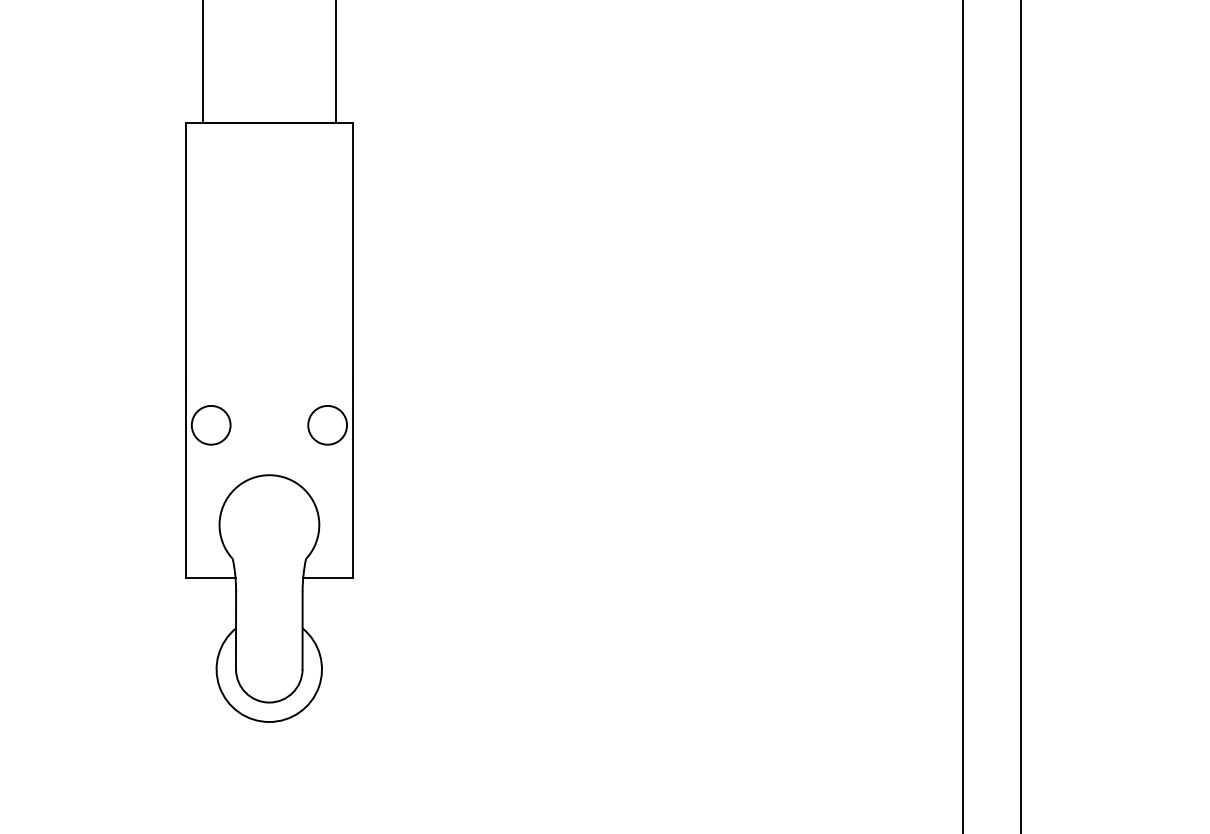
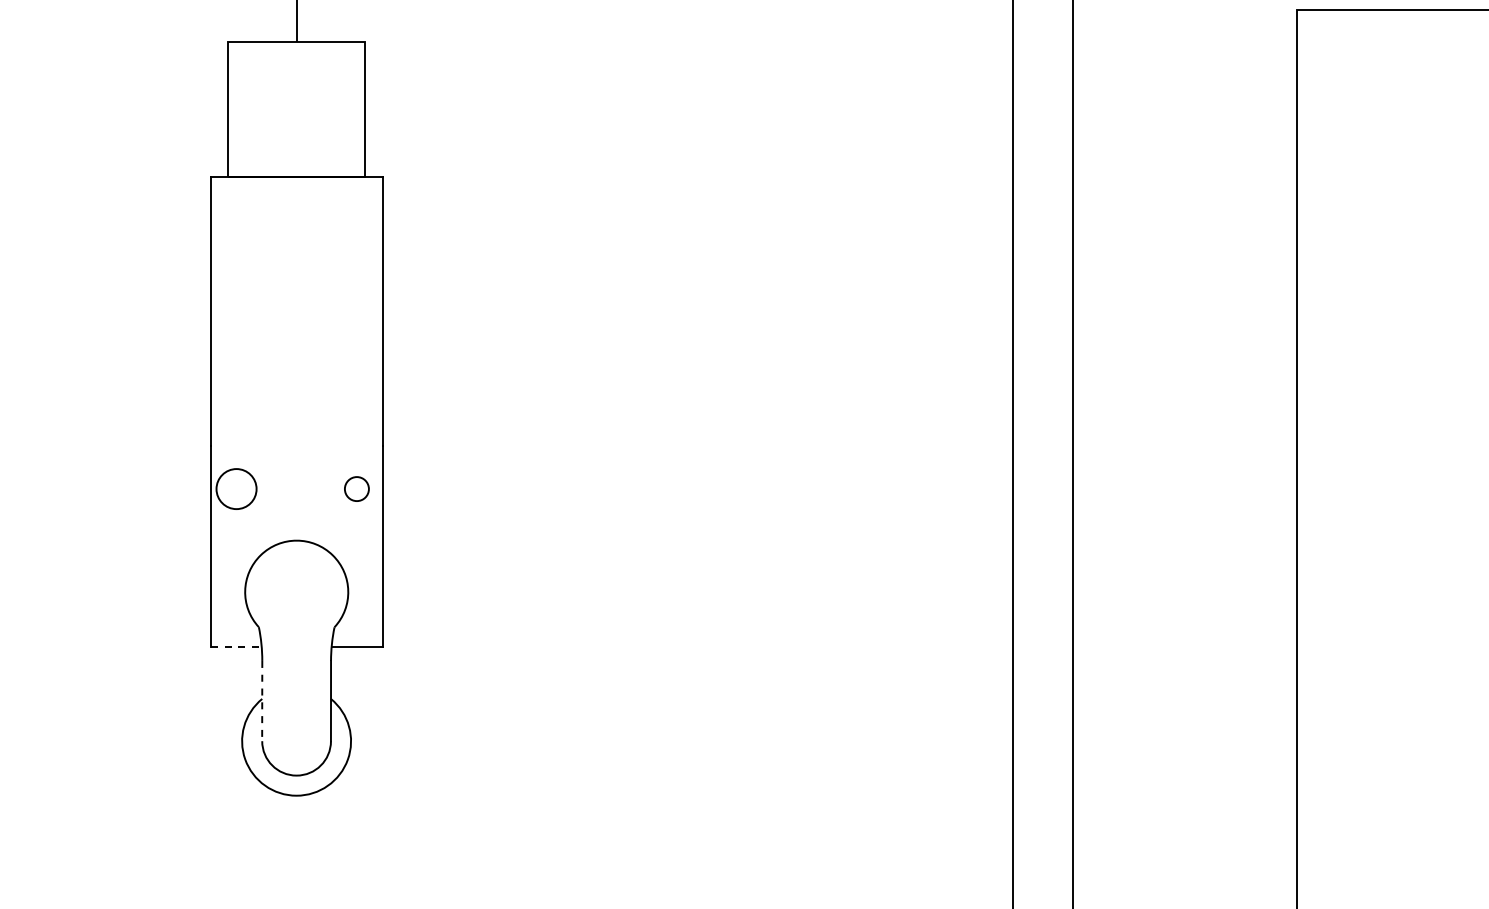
circle: (327, 425) -> (356, 489), size x0.6
line: (211, 577) -> (236, 646), solid -> dashed
line: (236, 630) -> (262, 701), solid -> dashed

